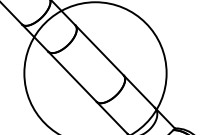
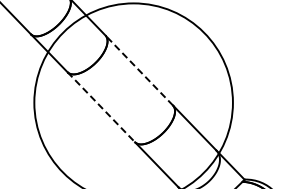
line: (99, 50) -> (139, 70), solid -> dashed
line: (72, 76) -> (101, 107), solid -> dashed

